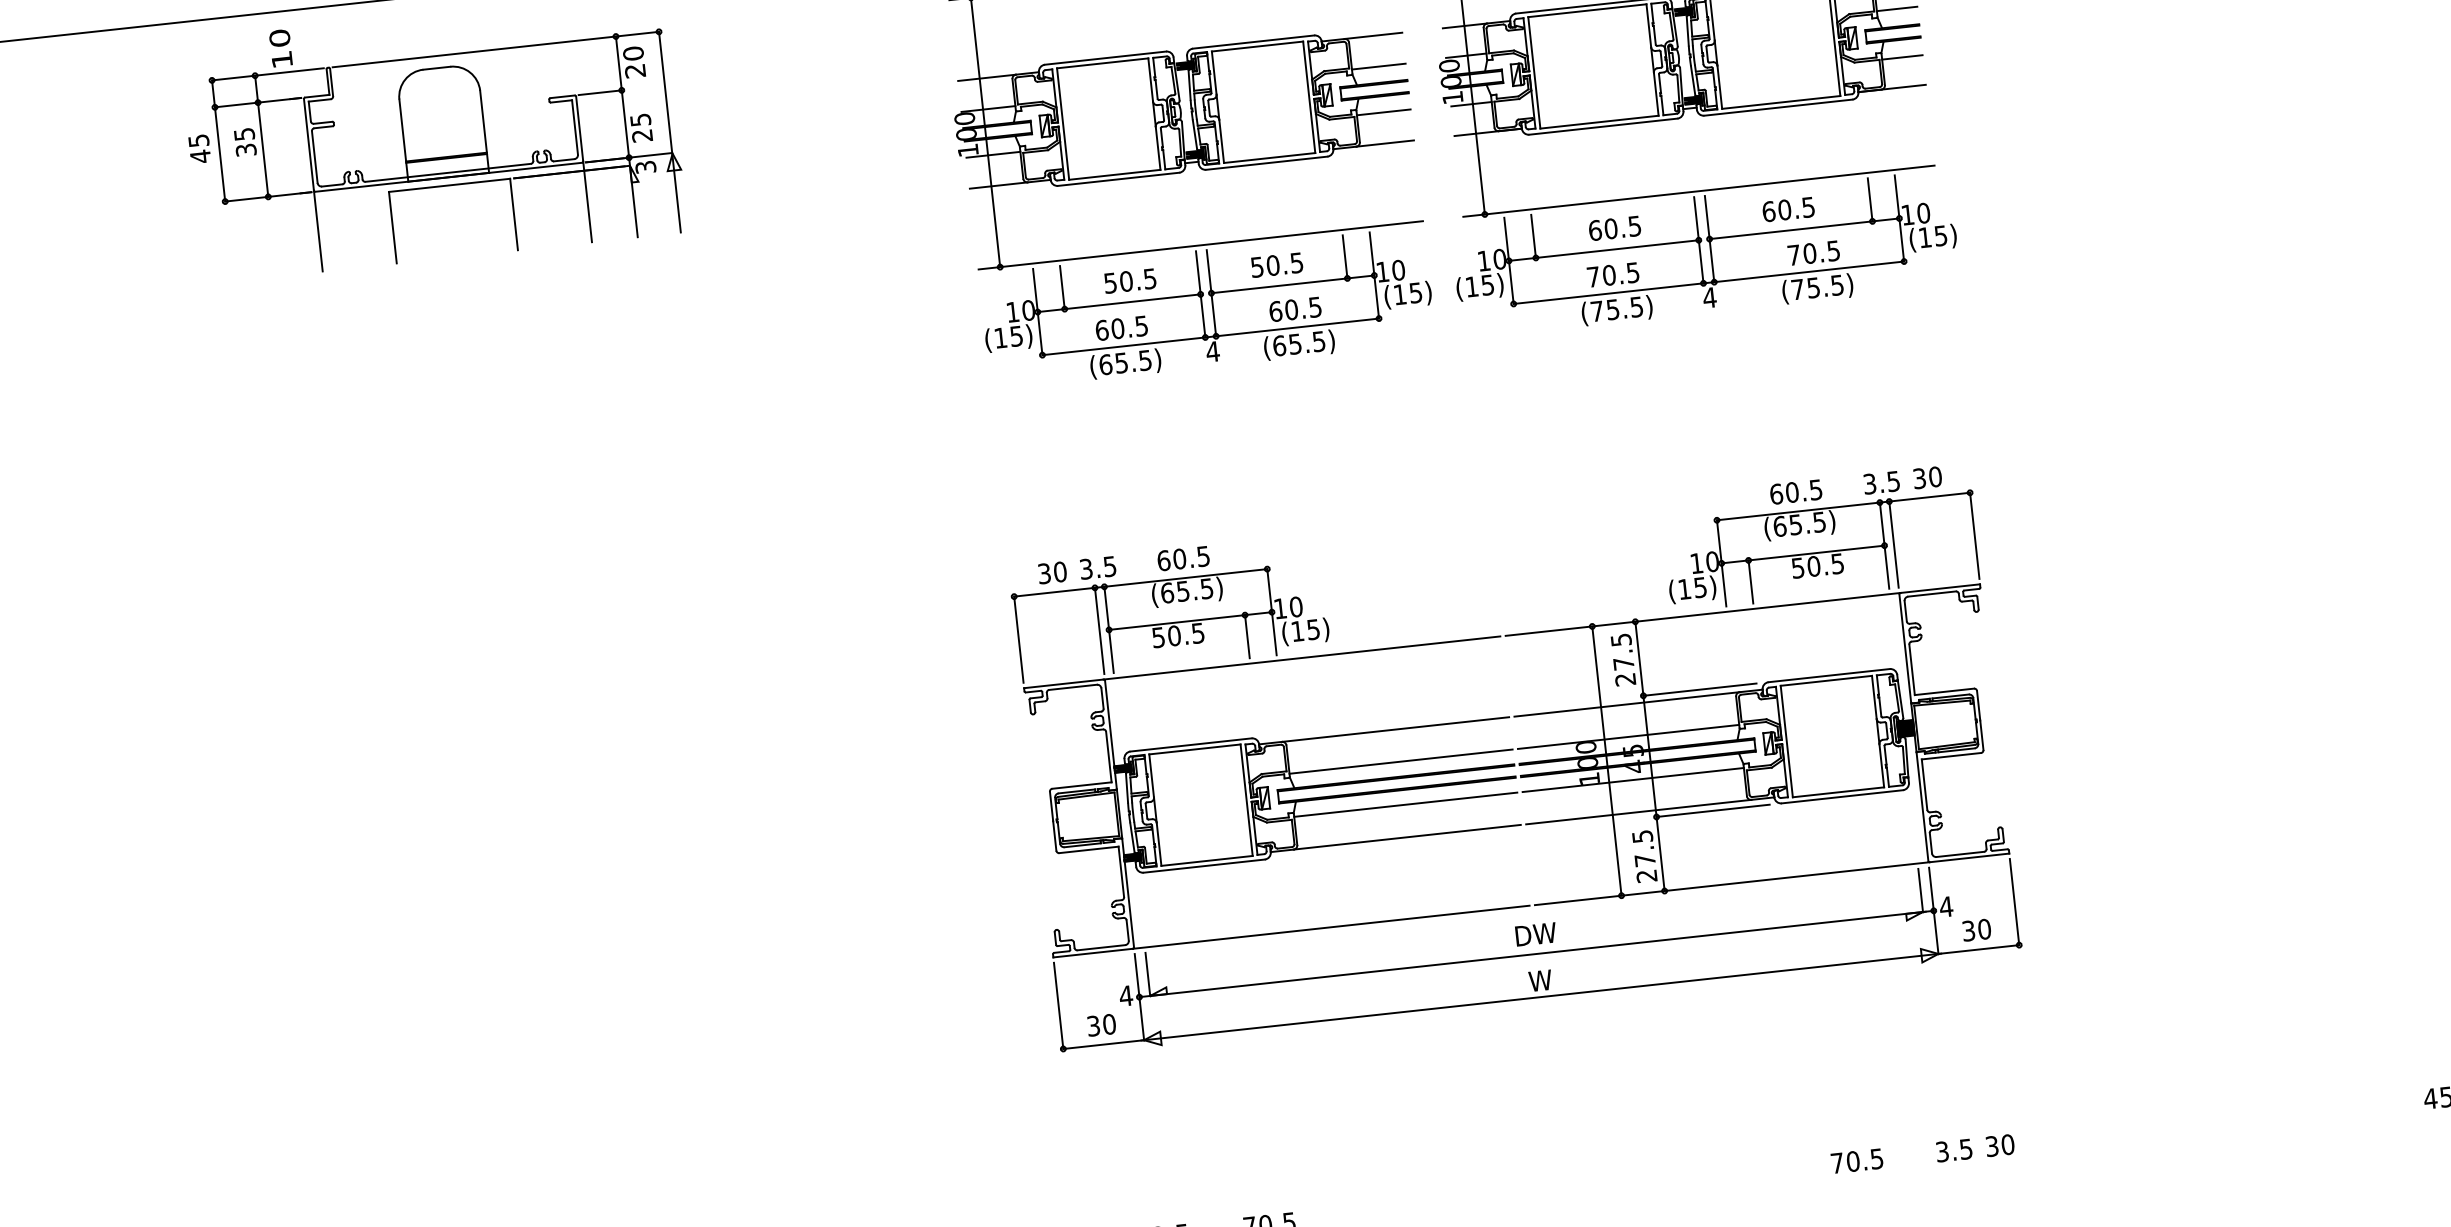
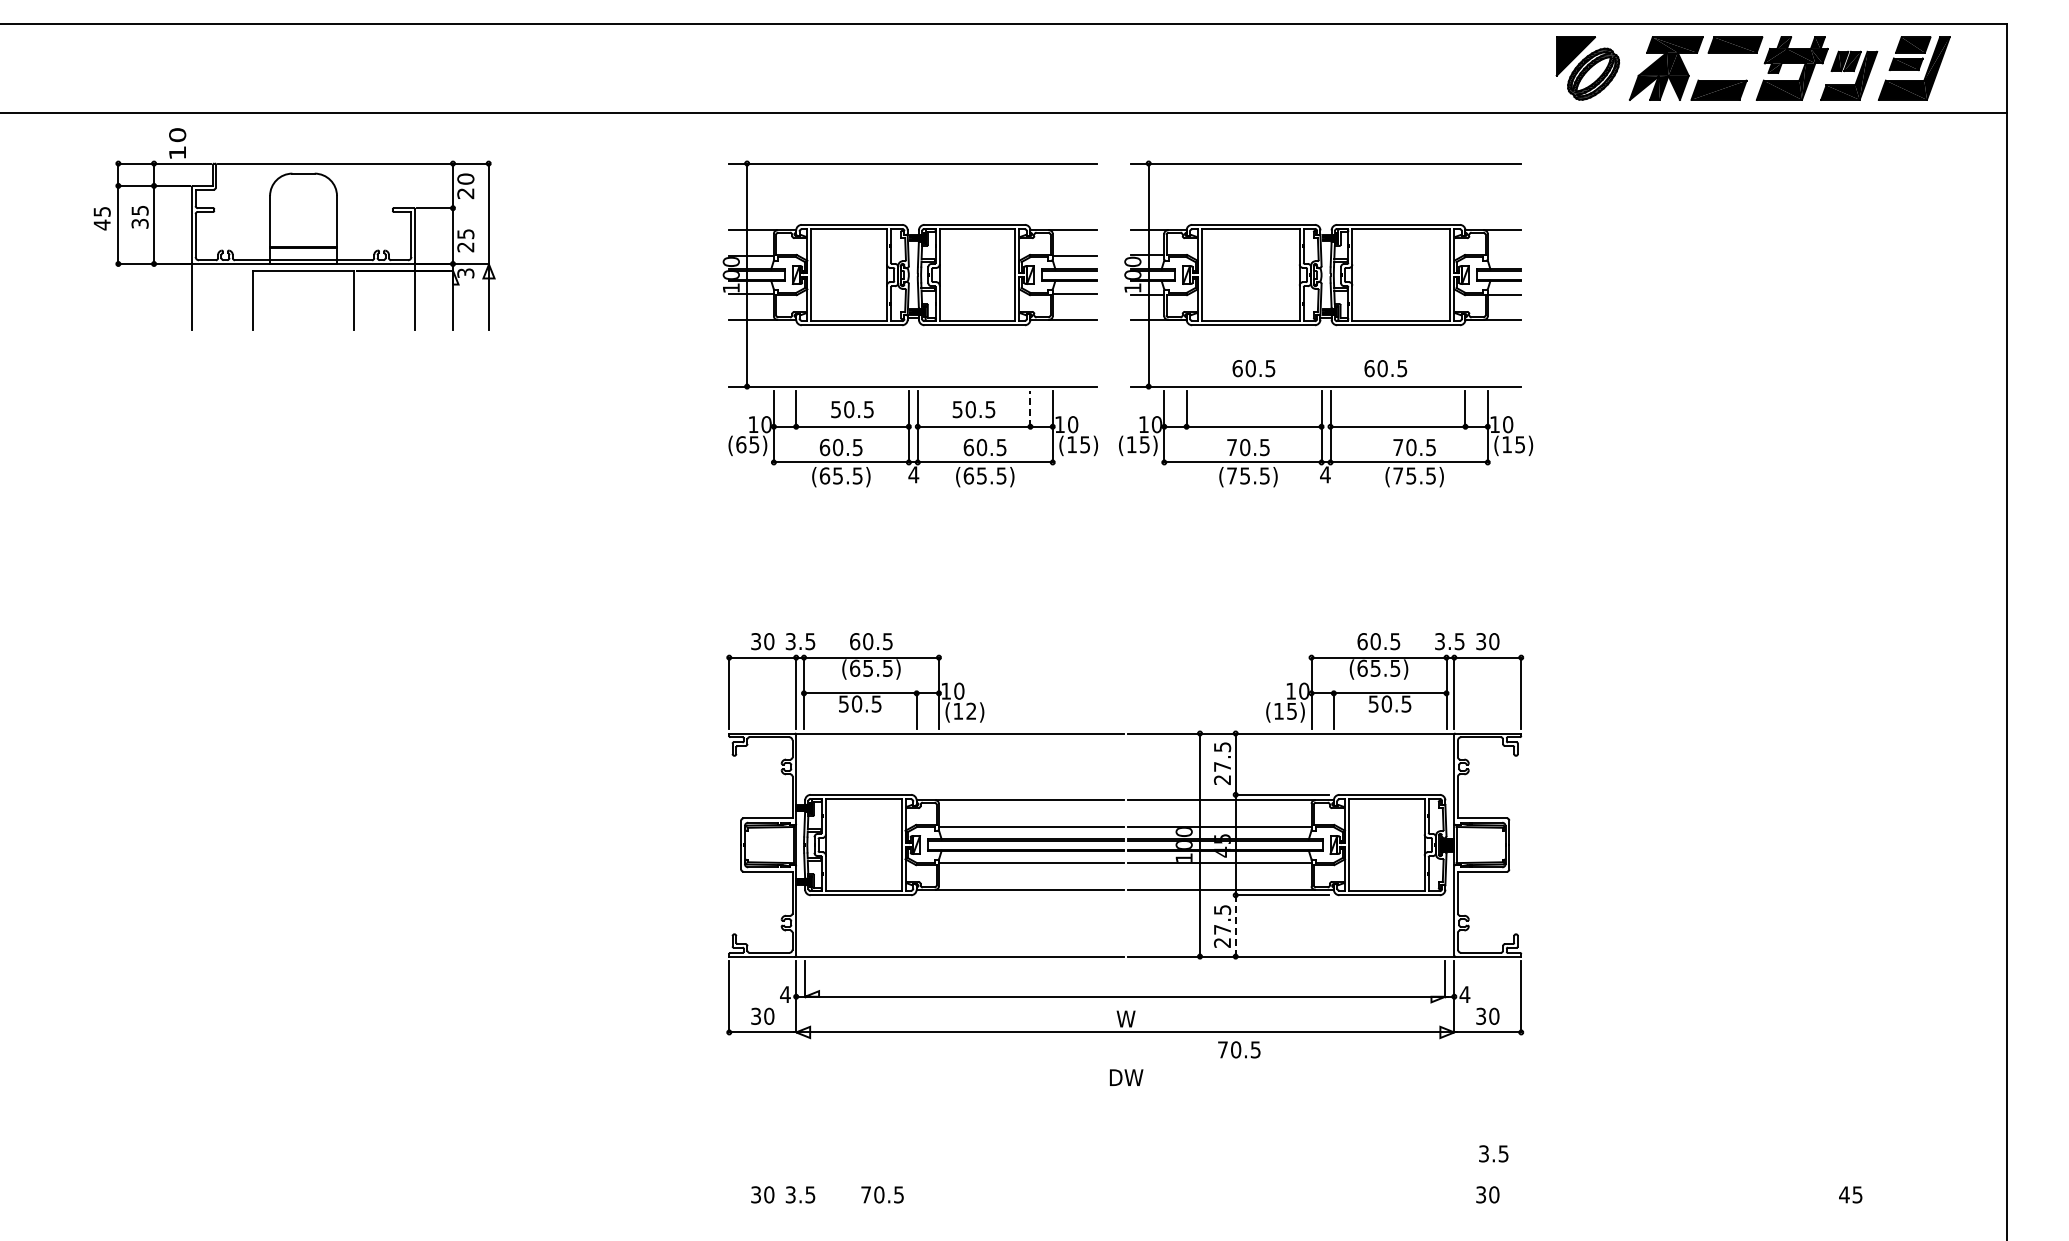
line: (1897, 8) -> (1504, 254), removed
text: (1788, 209) -> (1385, 368), moved
text: (1614, 228) -> (1253, 368), moved
line: (1345, 256) -> (1030, 408), solid -> dashed
text: (1000, 337) -> (741, 444), (15) -> (65)
text: (1313, 628) -> (971, 710), (15) -> (12)
line: (1660, 853) -> (1235, 925), solid -> dashed
text: (1535, 934) -> (1126, 1077), moved
text: (1953, 1150) -> (1493, 1153), moved
text: (1857, 1160) -> (1239, 1049), moved

